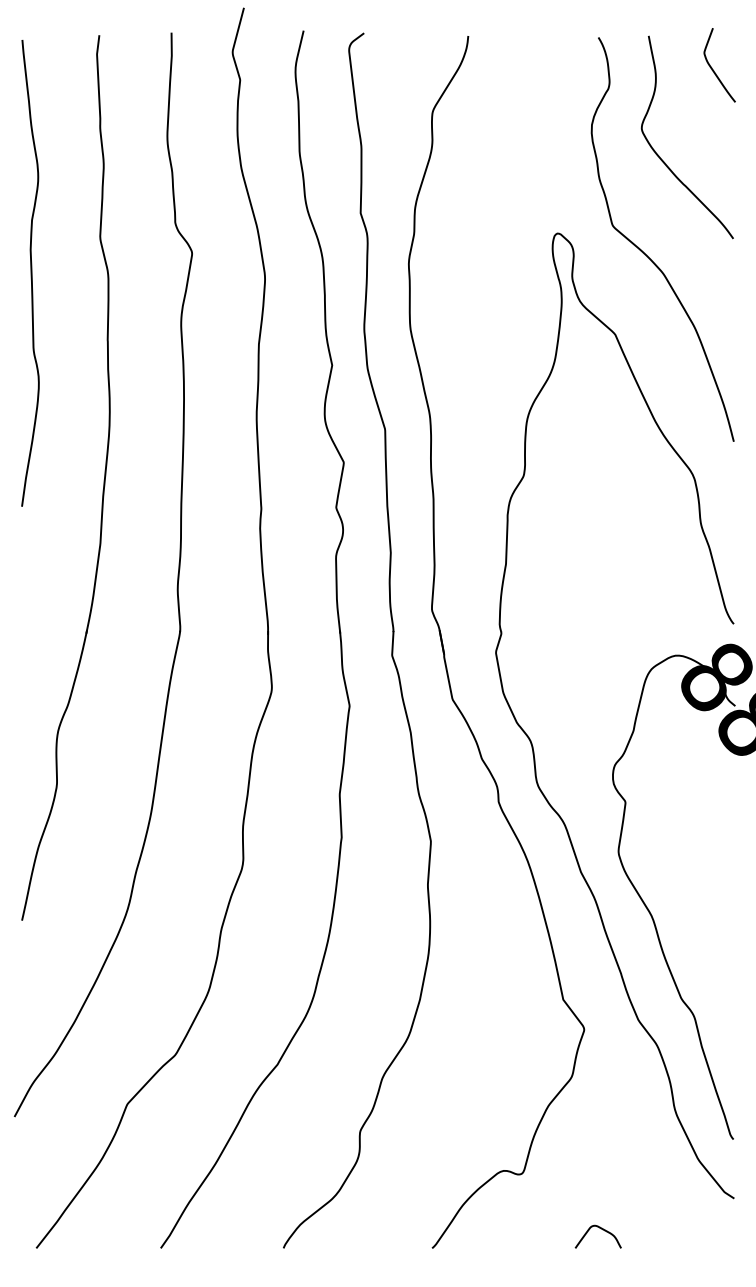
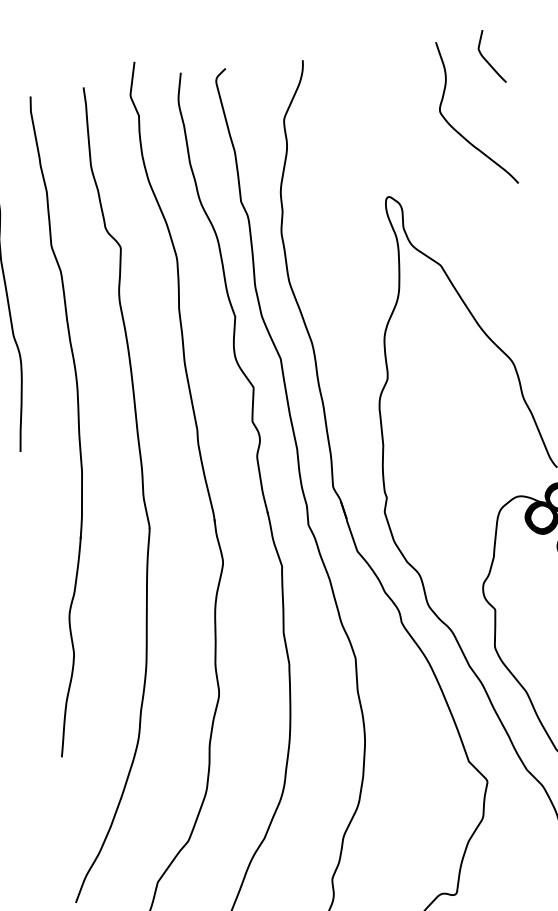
curve: (646, 254) -> (456, 203), removed

